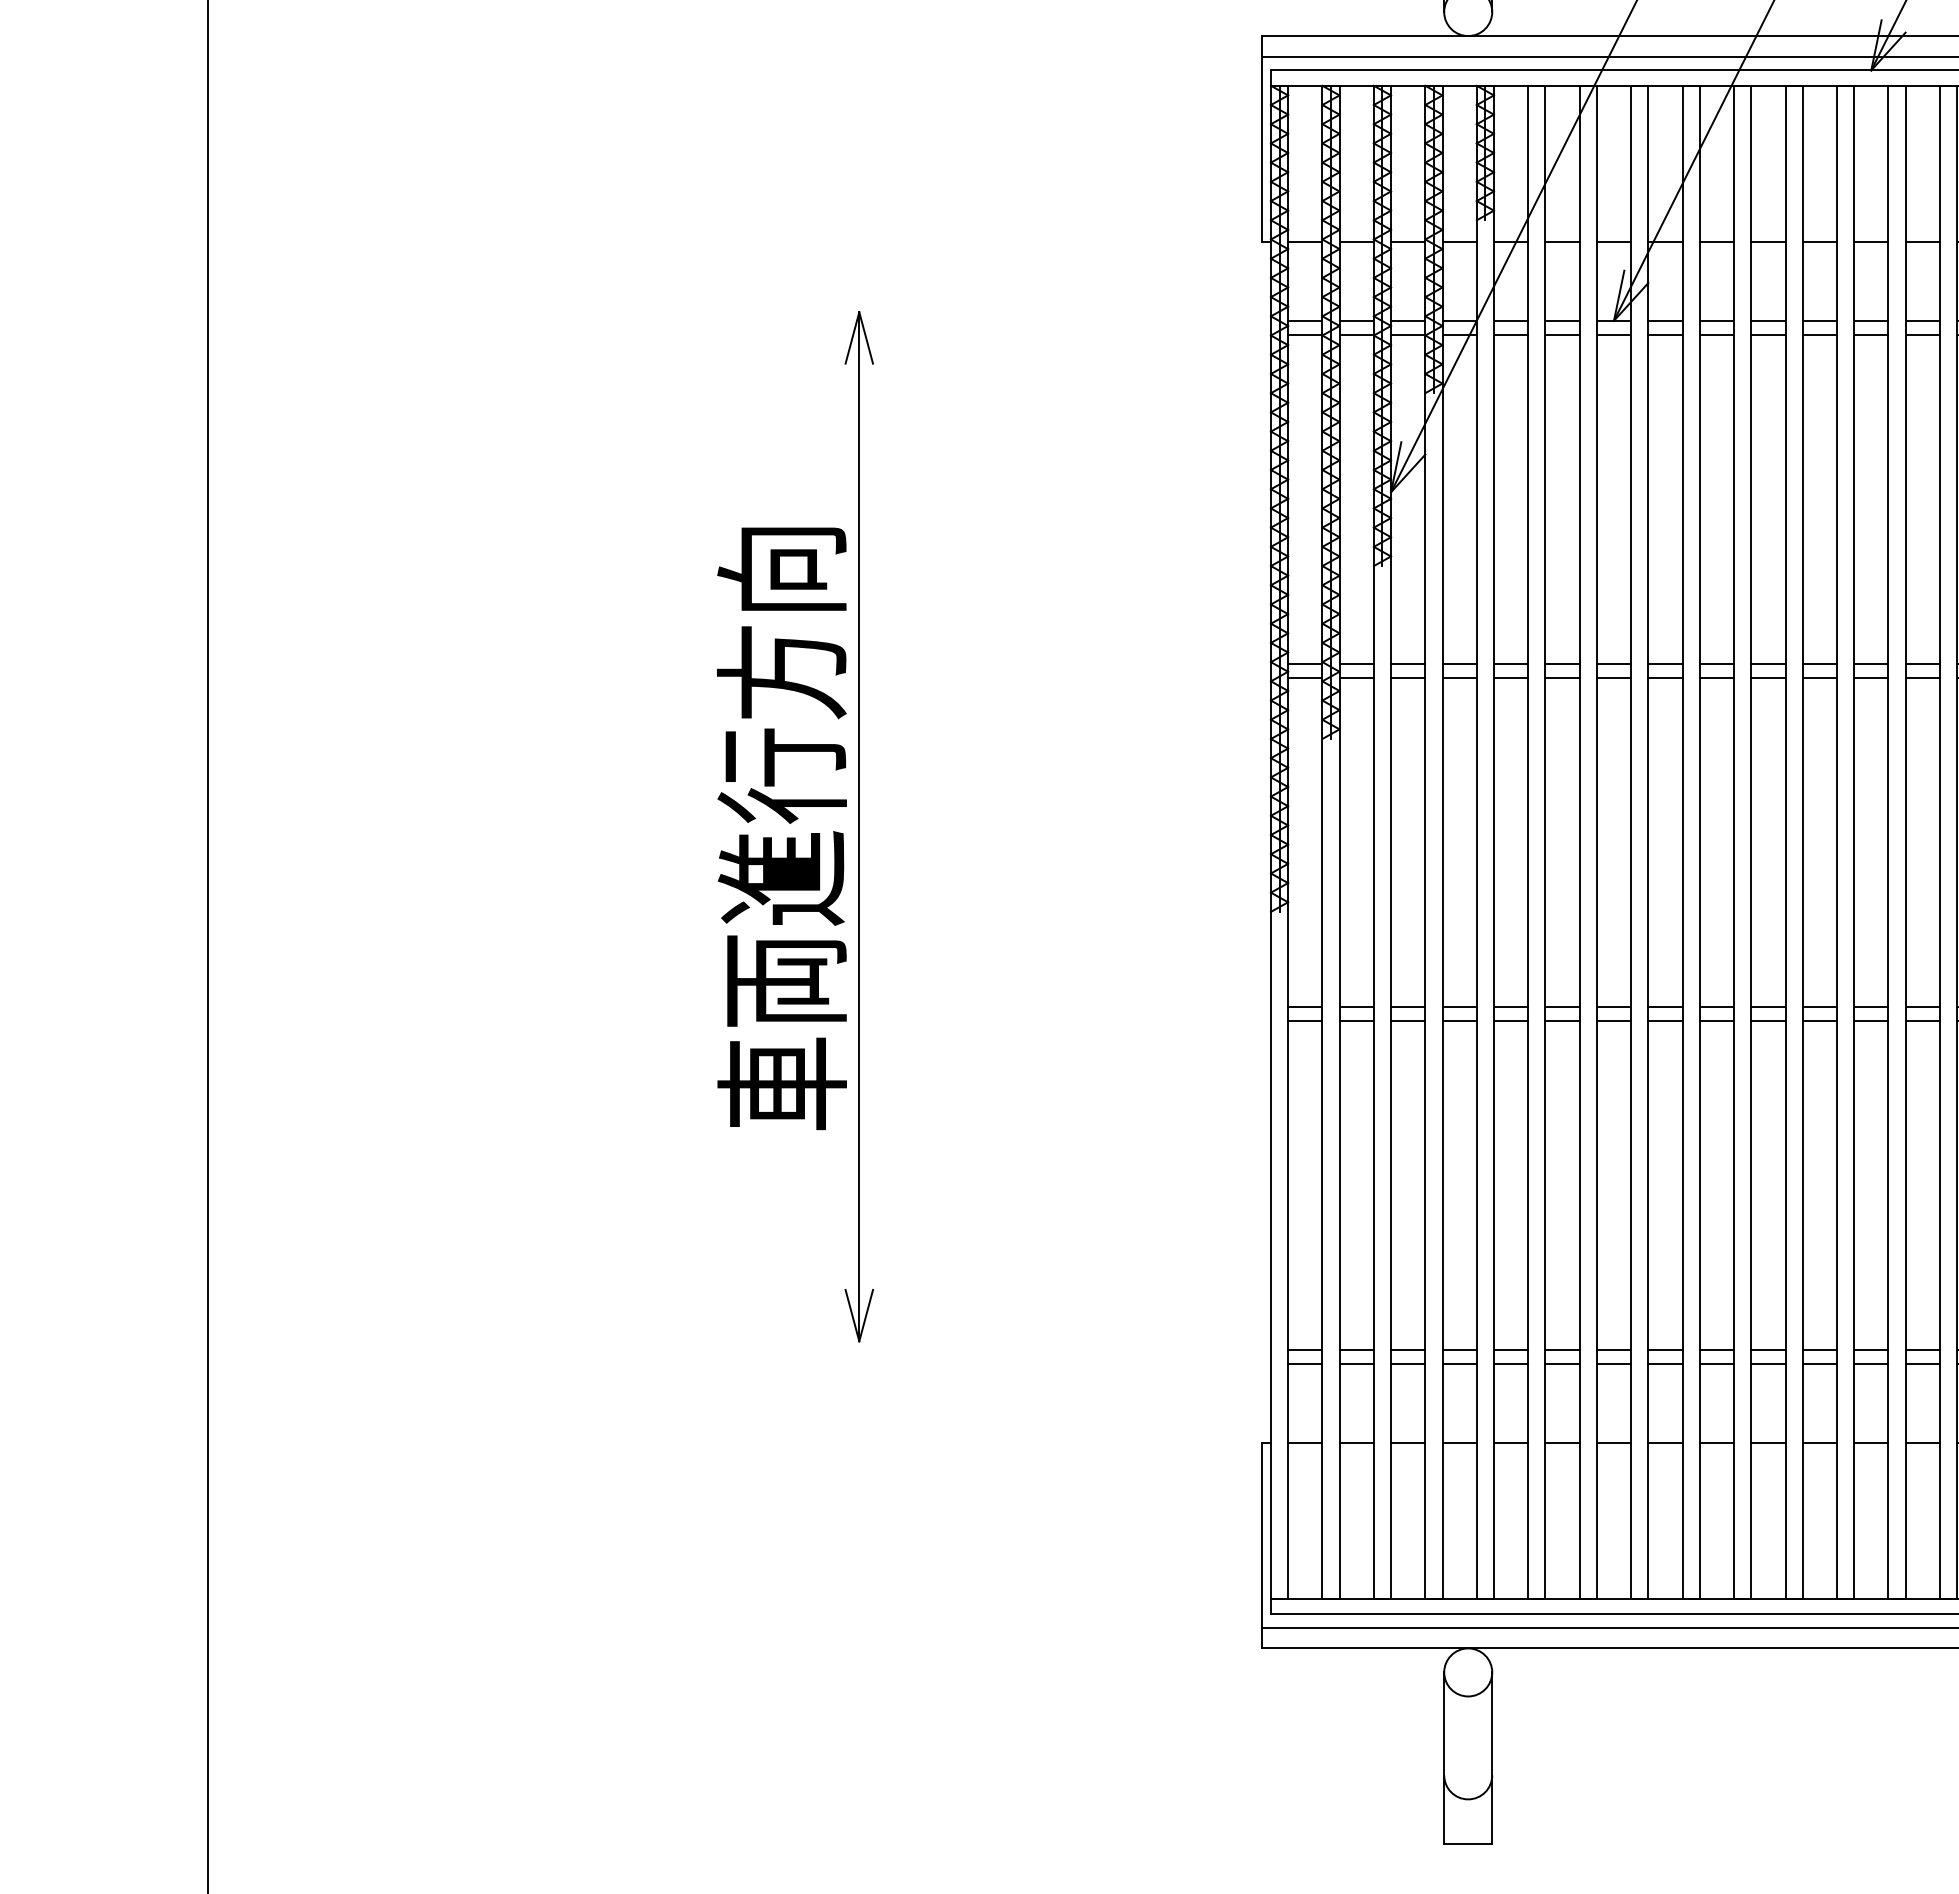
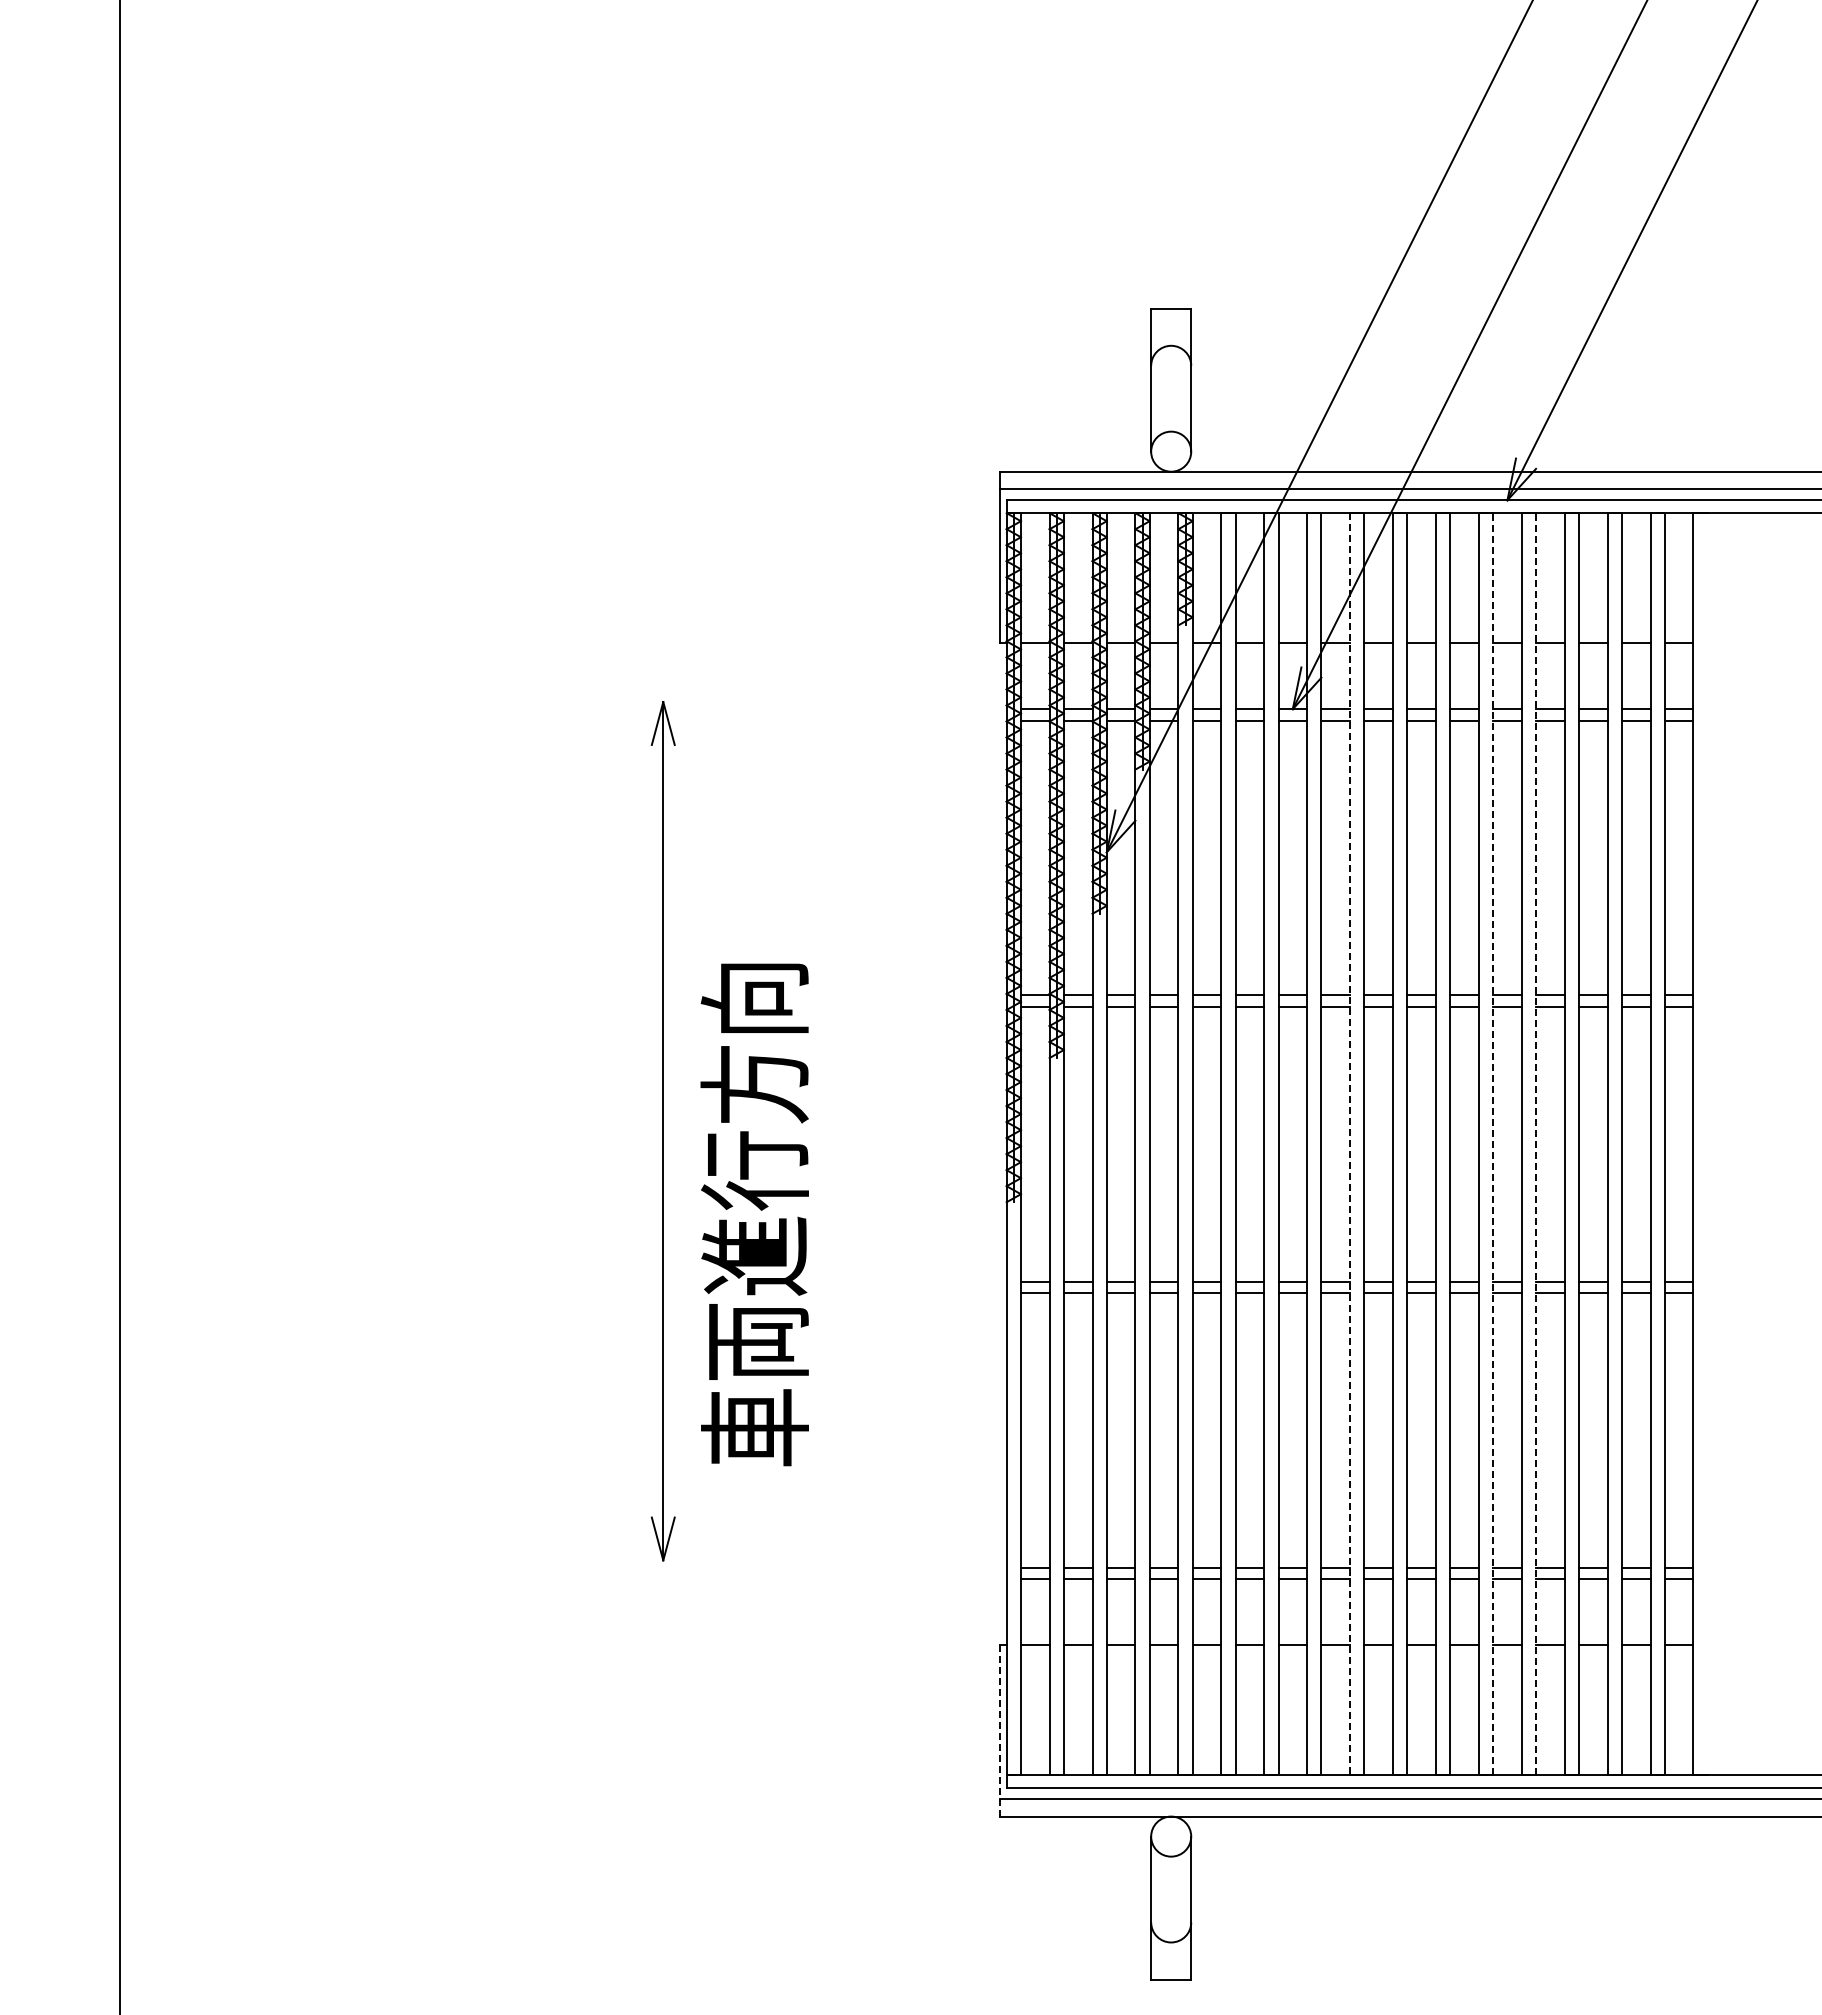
text: (781, 828) -> (754, 1214), moved
line: (1683, 842) -> (1350, 1144), solid -> dashed
line: (1854, 842) -> (1493, 1144), solid -> dashed
line: (1906, 842) -> (1536, 1144), solid -> dashed
line: (1262, 1545) -> (999, 1730), solid -> dashed

